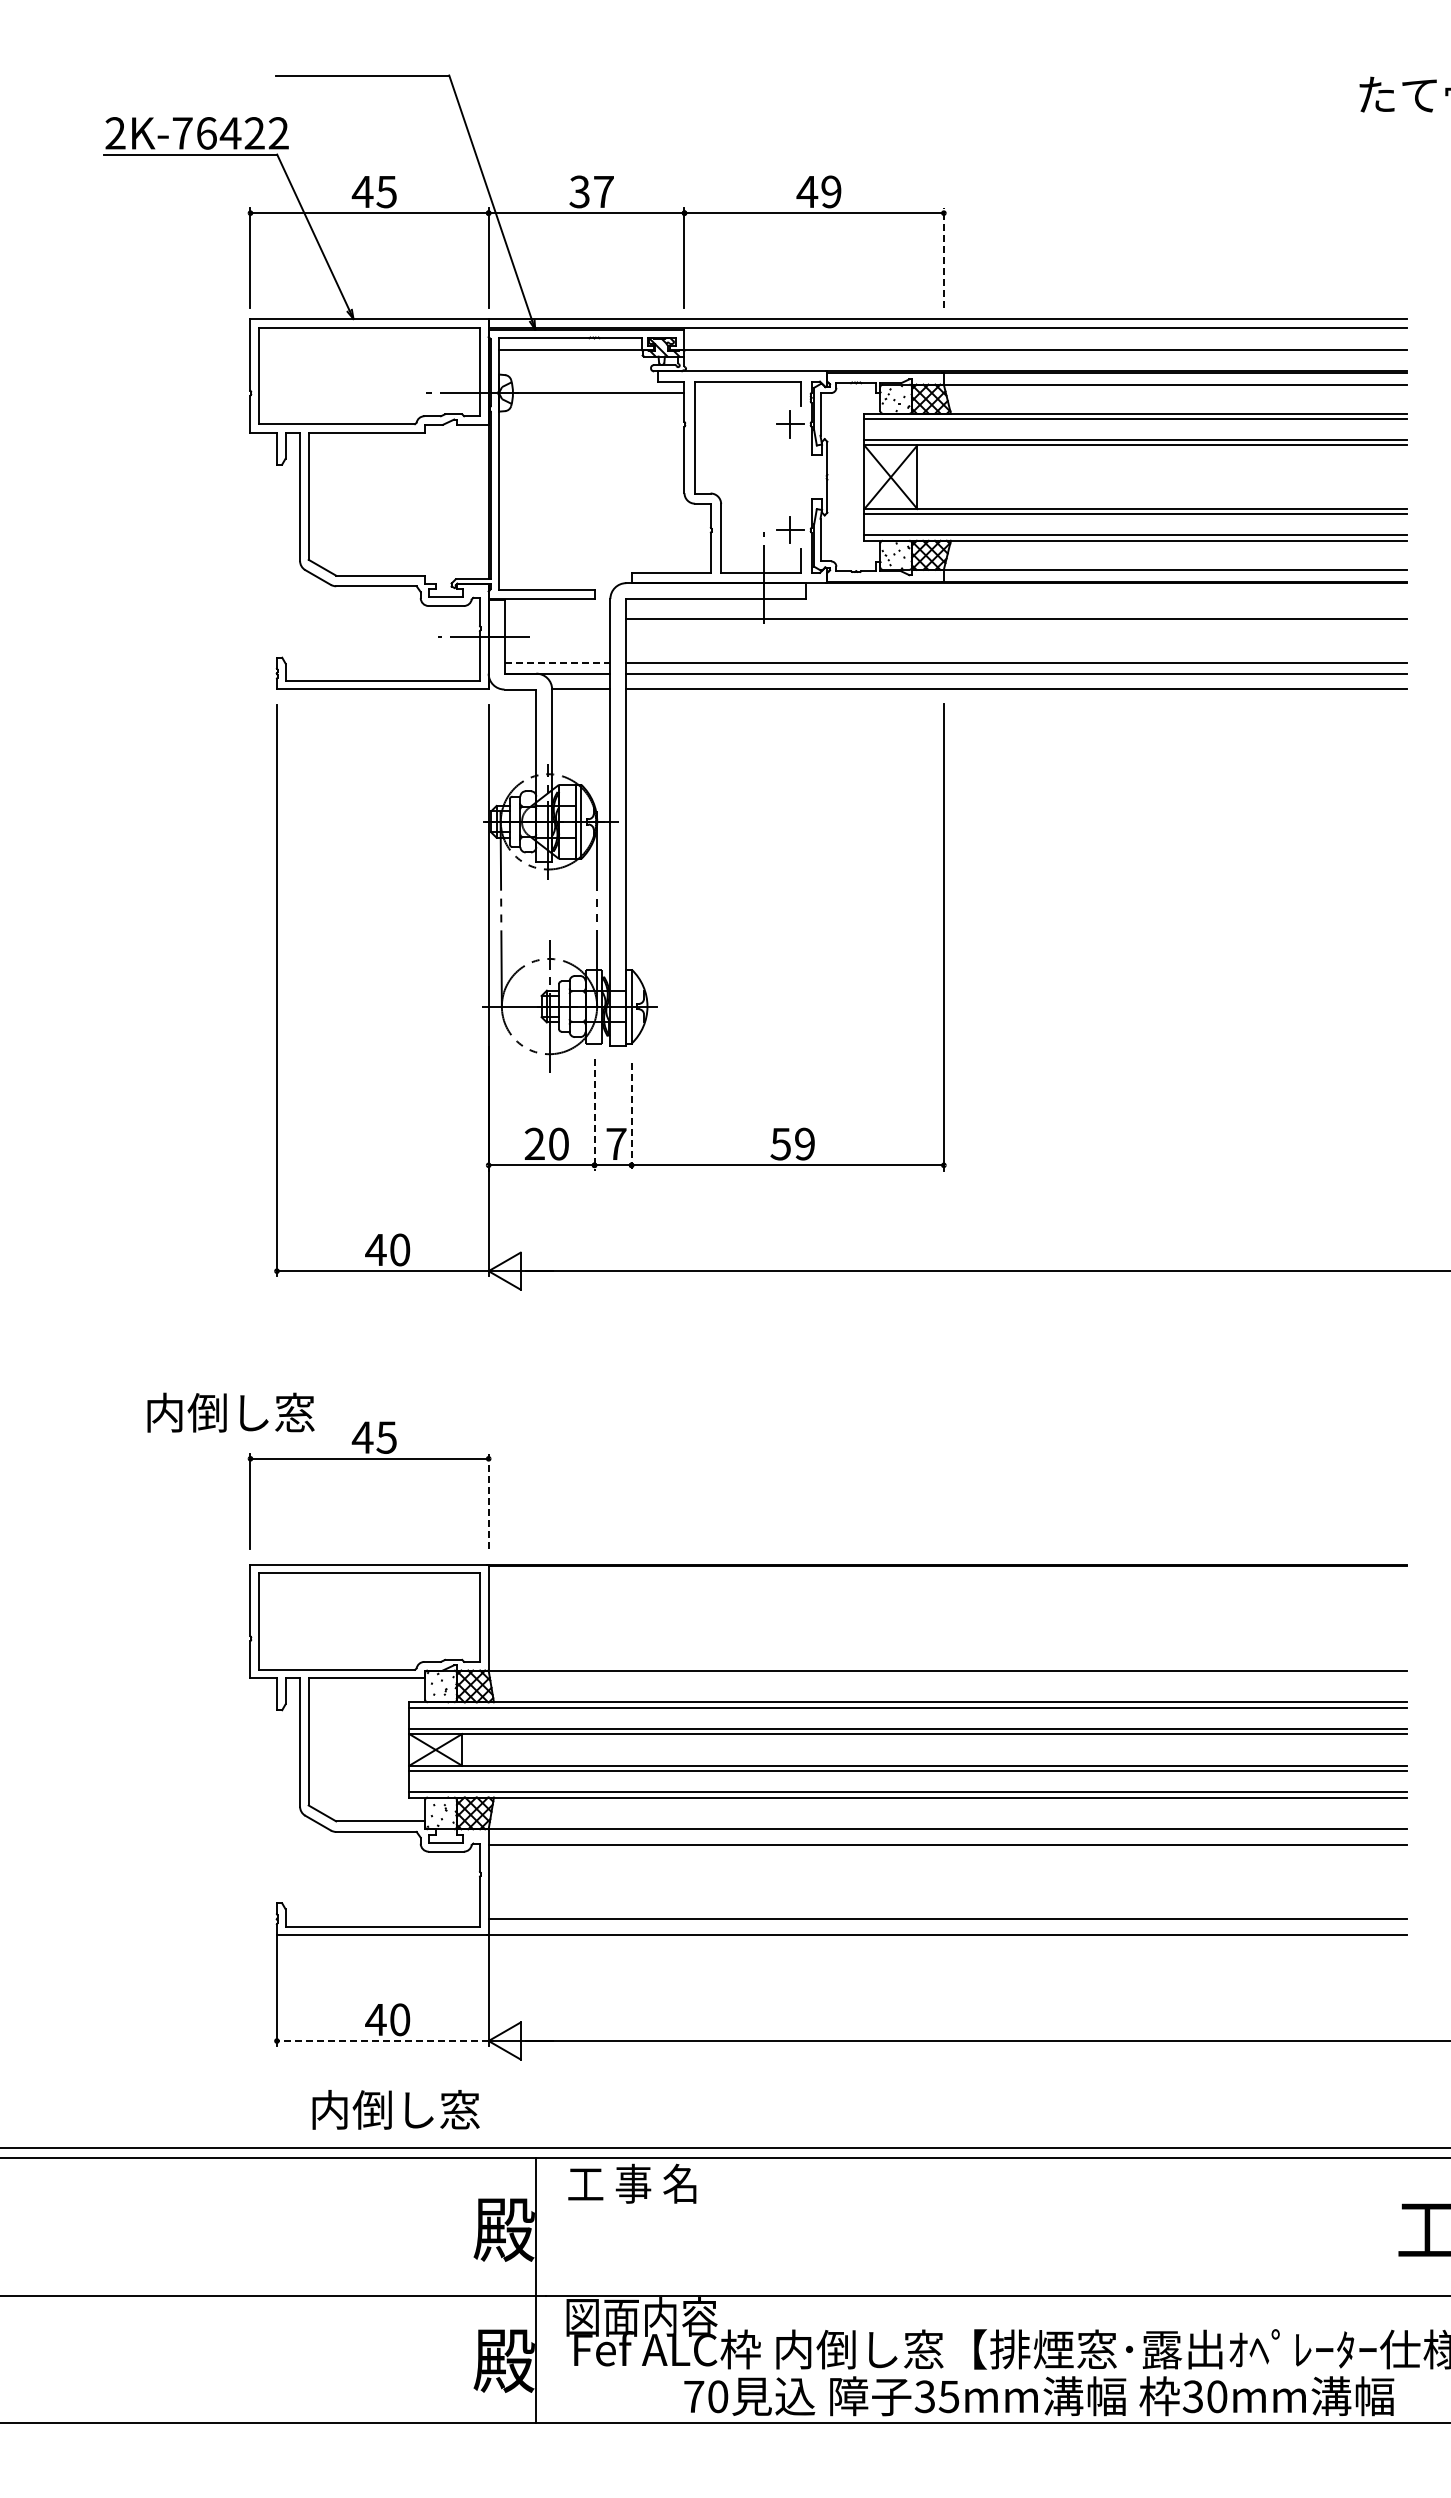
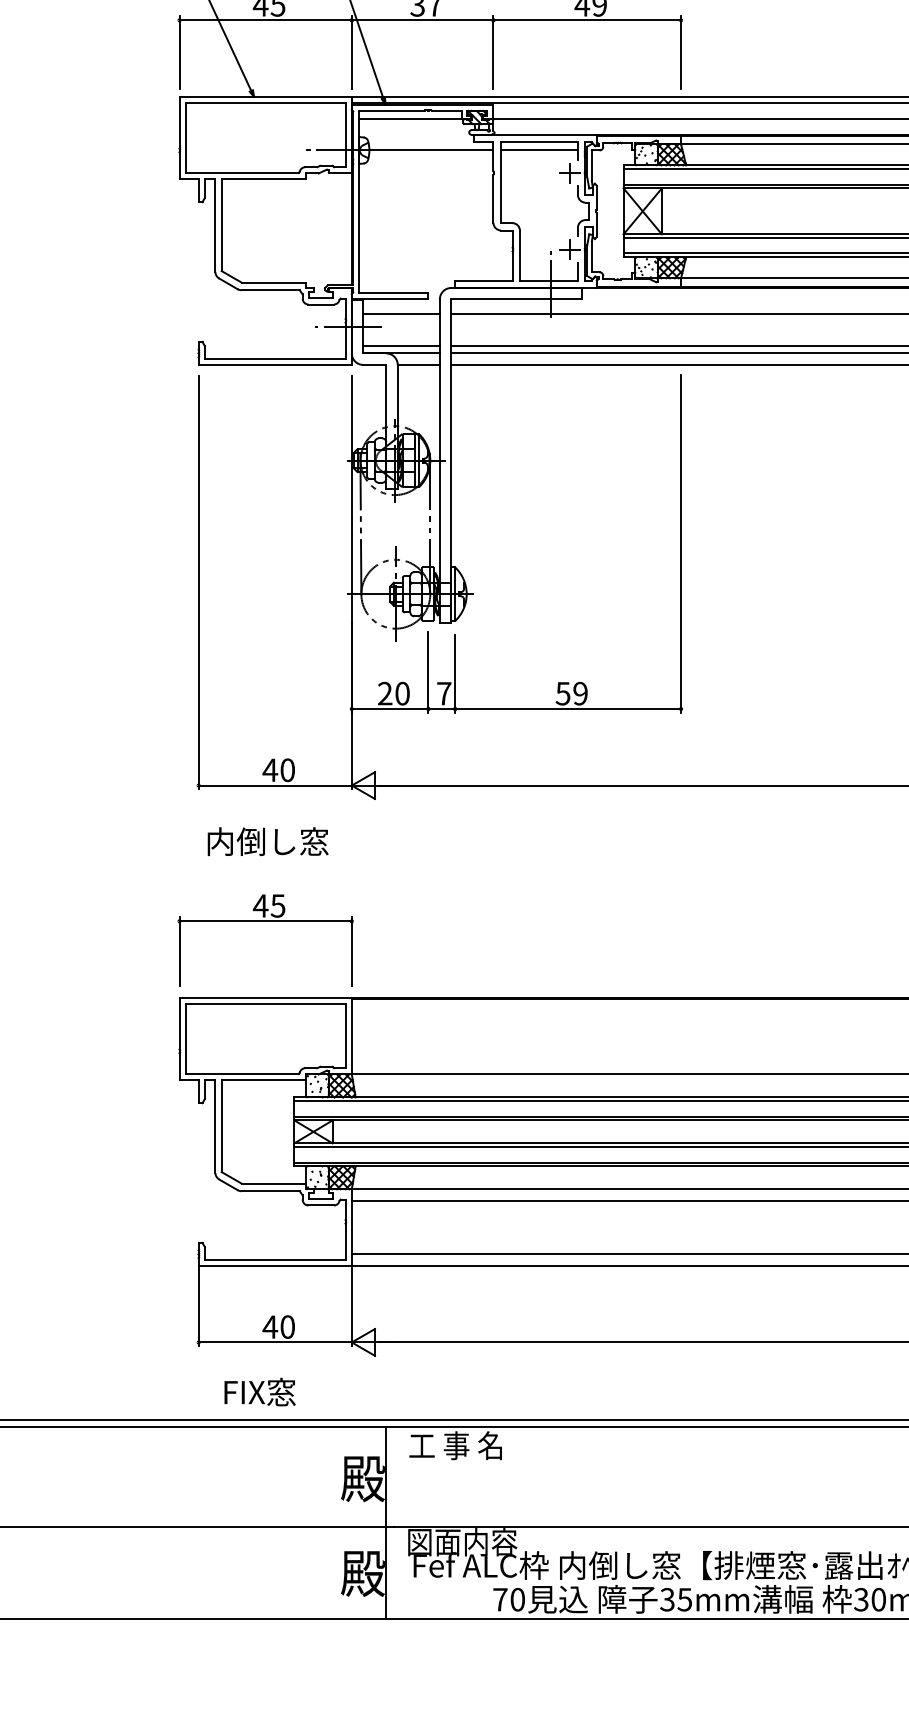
line: (943, 257) -> (680, 52), dashed -> solid
line: (747, 392) -> (539, 150), added
part: (816, 477) -> (588, 211), added
line: (557, 618) -> (401, 313), added
line: (557, 663) -> (401, 346), dashed -> solid
line: (594, 1115) -> (428, 673), dashed -> solid
line: (631, 1117) -> (455, 674), dashed -> solid
text: (230, 1412) -> (267, 841), moved
line: (488, 1501) -> (351, 952), dashed -> solid
line: (382, 2041) -> (275, 1342), dashed -> solid
text: (395, 2109) -> (284, 1391), 内倒し窓 -> FIX窓

